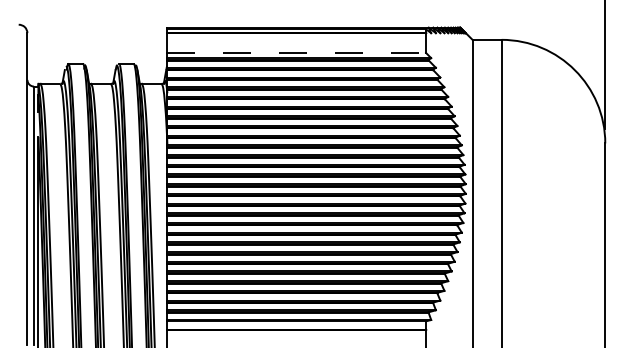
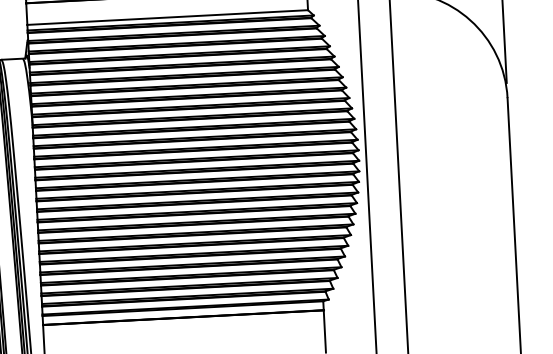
line: (297, 52) -> (168, 16), dashed -> solid

